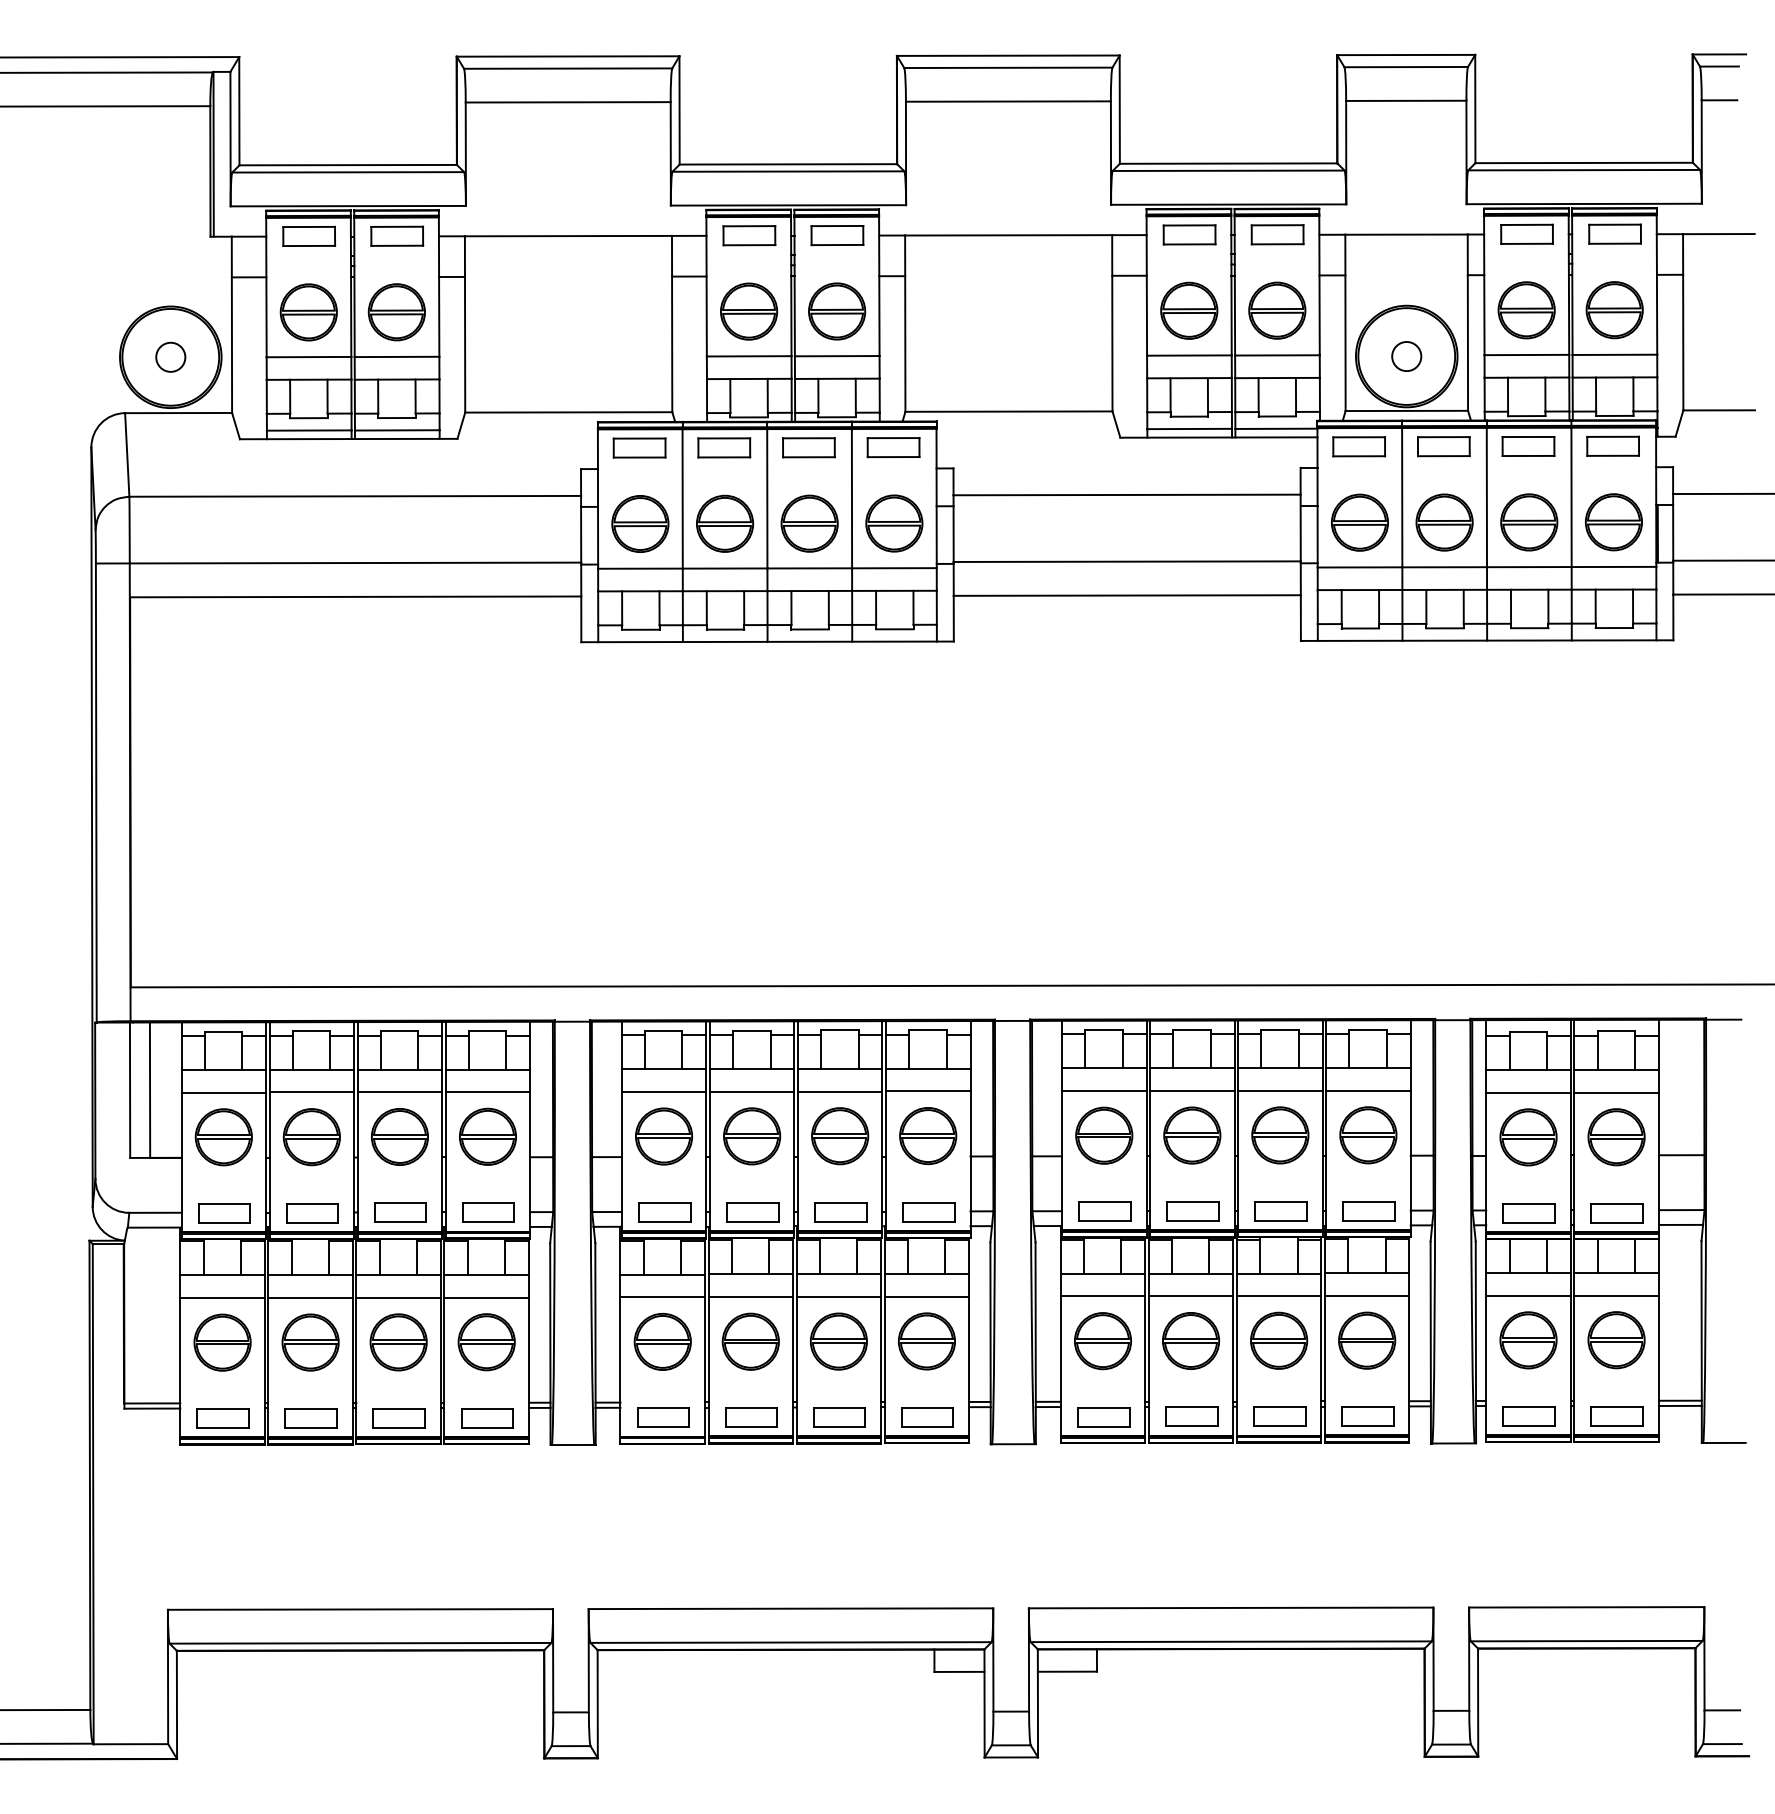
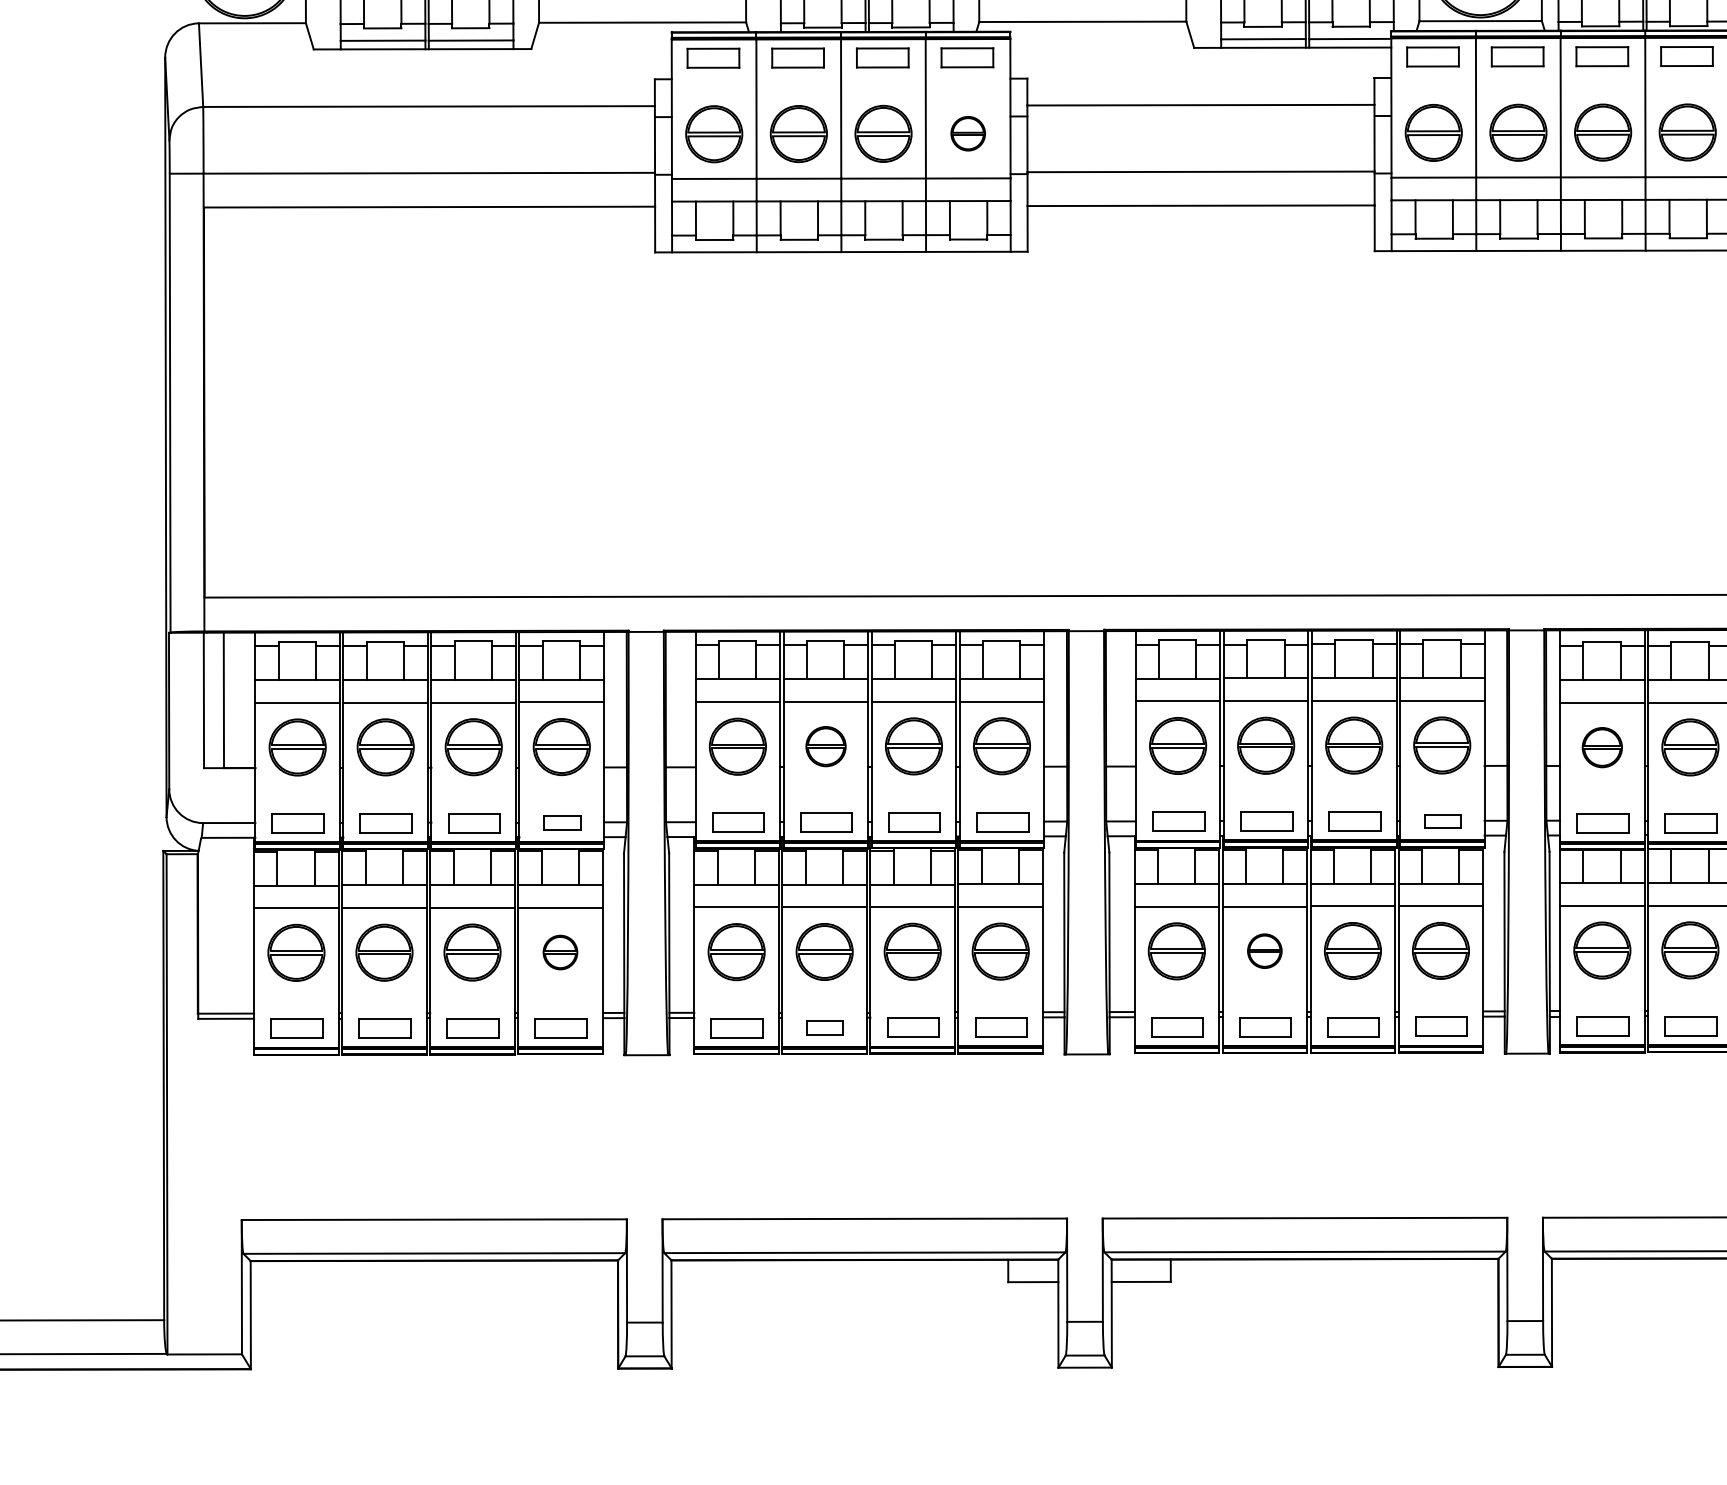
part: (894, 523) -> (968, 133), size x0.6
part: (752, 1136) -> (826, 746), size x0.7
part: (1528, 1137) -> (1602, 747), size x0.7
part: (1368, 1211) -> (1442, 821), size x0.7
part: (488, 1212) -> (562, 822), size x0.7
part: (1190, 1340) -> (1264, 950), size x0.6
part: (486, 1342) -> (560, 952), size x0.6
part: (751, 1417) -> (825, 1027), size x0.7

